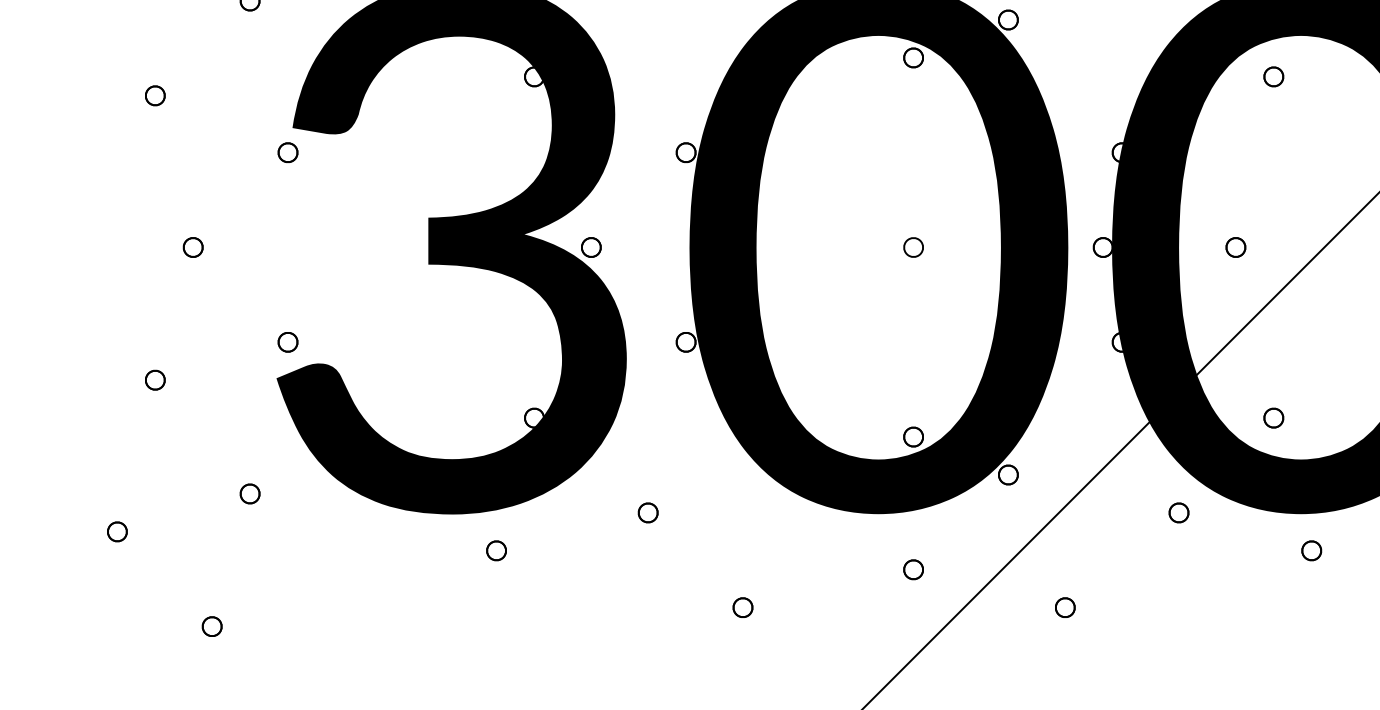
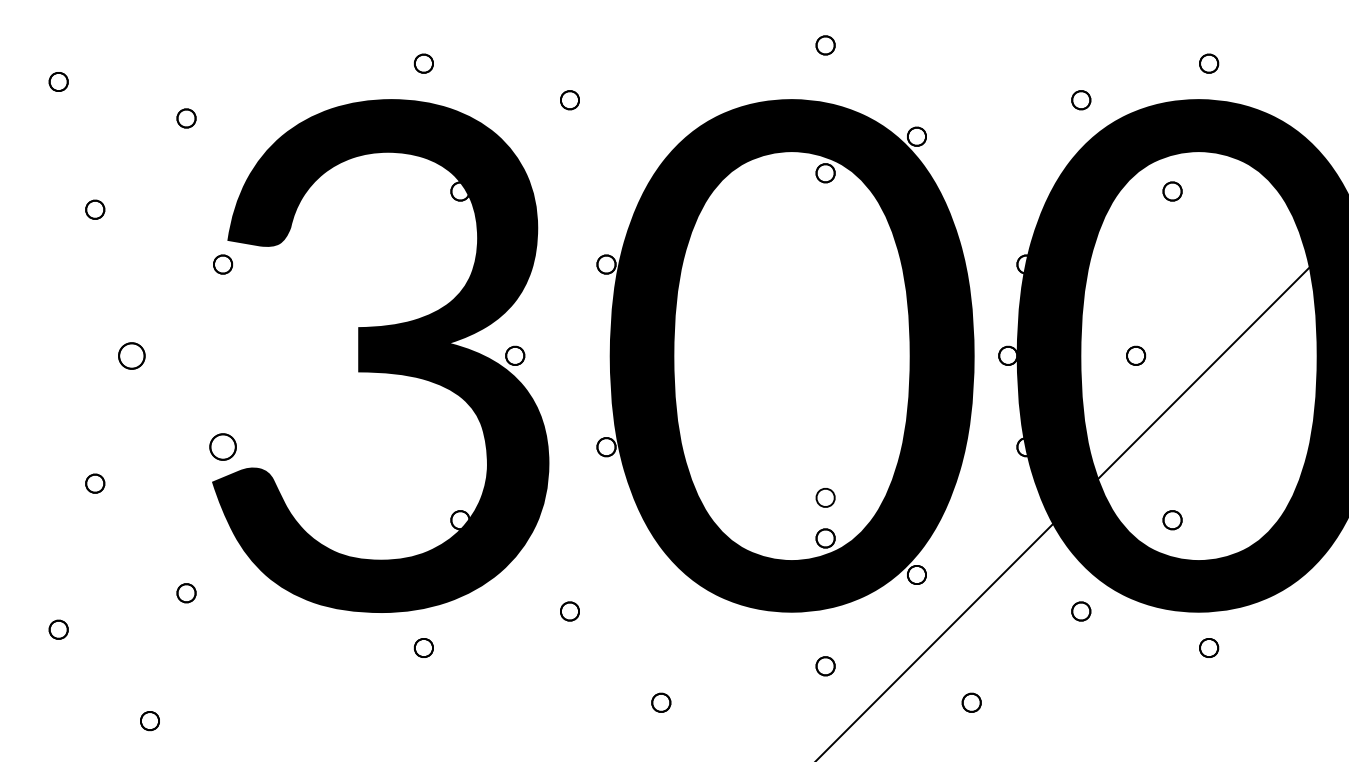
part: (192, 247) -> (131, 355), size x1.4
part: (913, 247) -> (825, 497), moved
part: (287, 342) -> (222, 447), size x1.4

